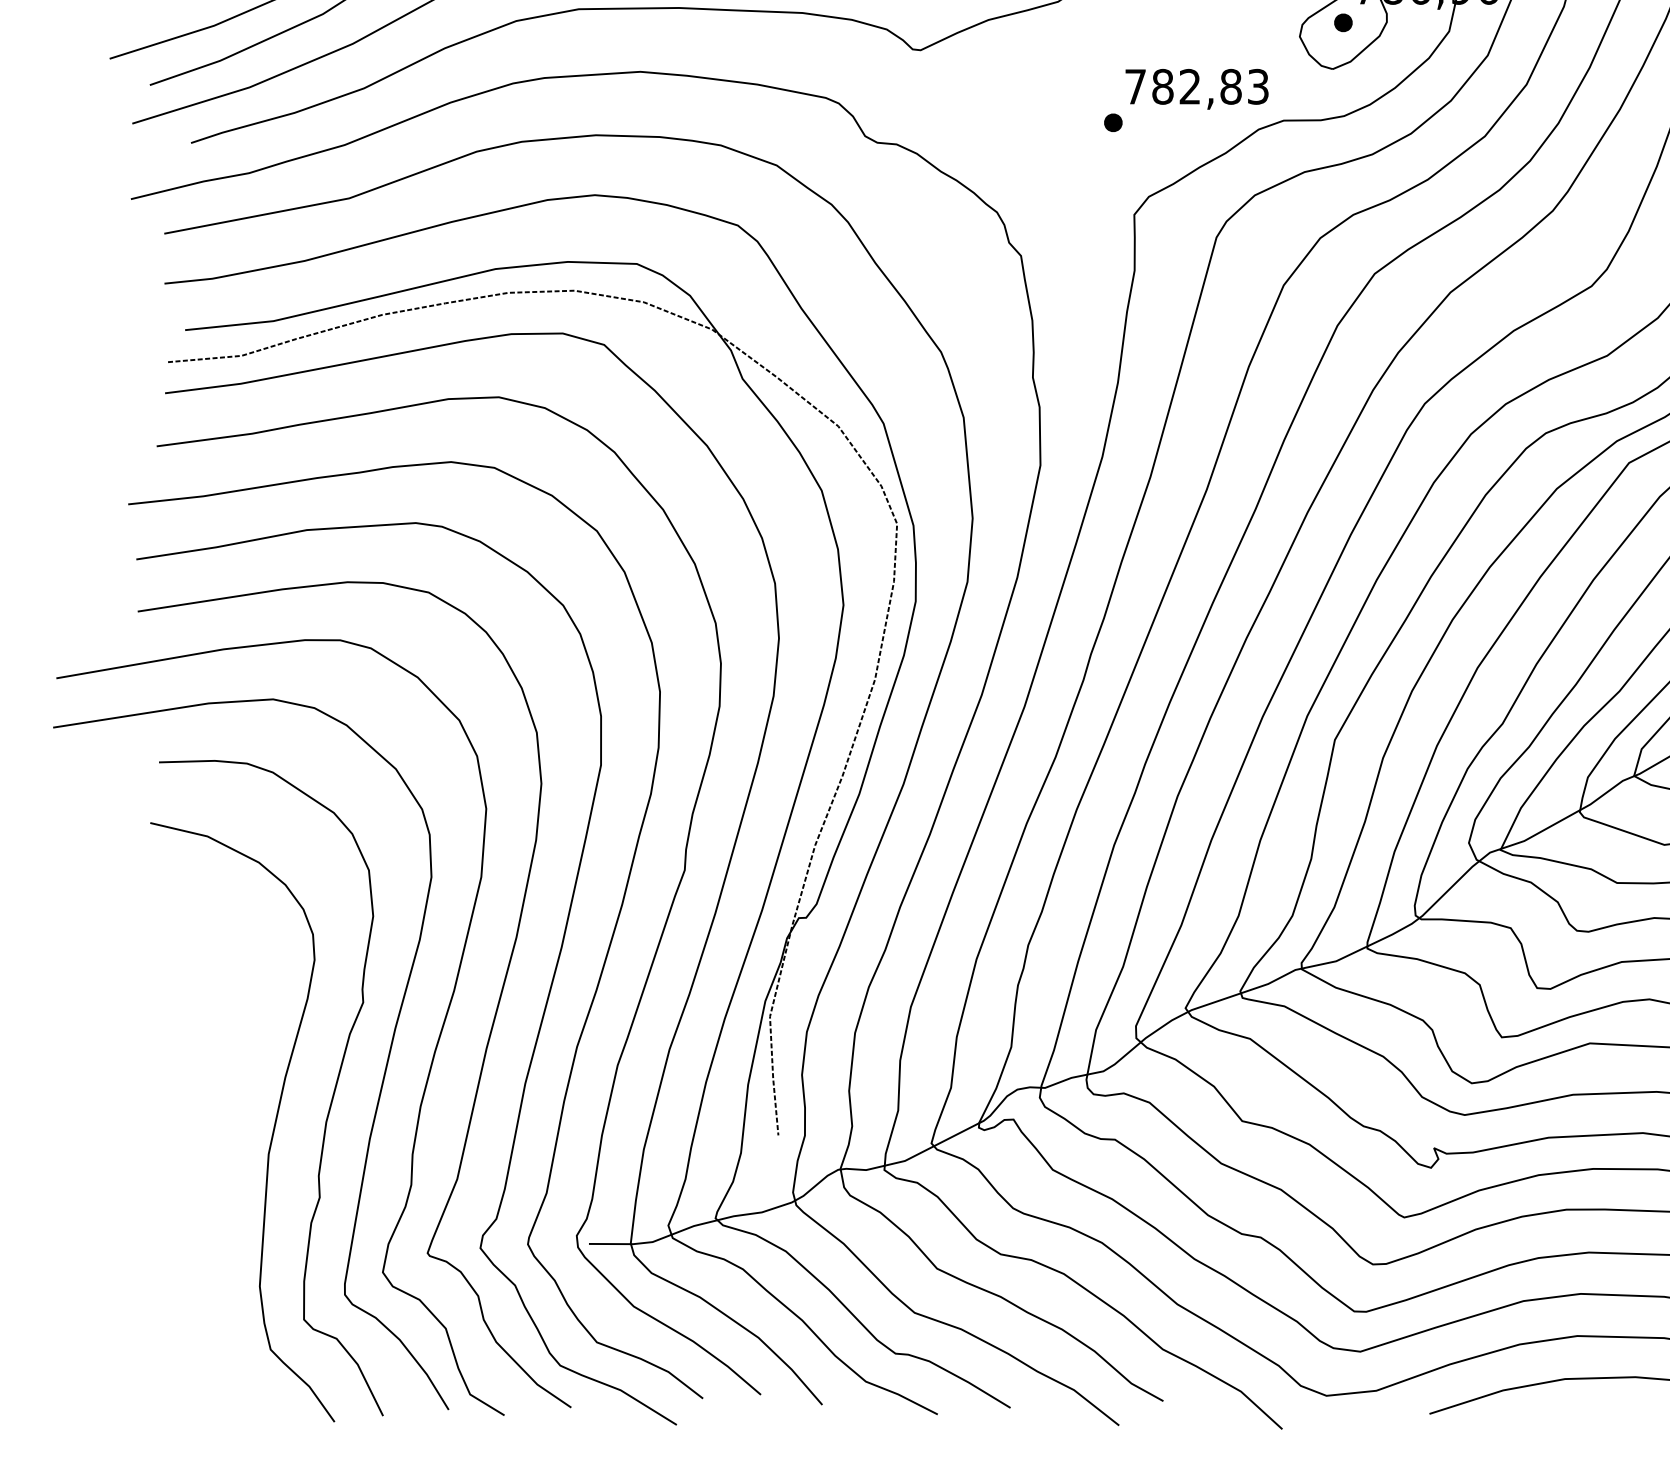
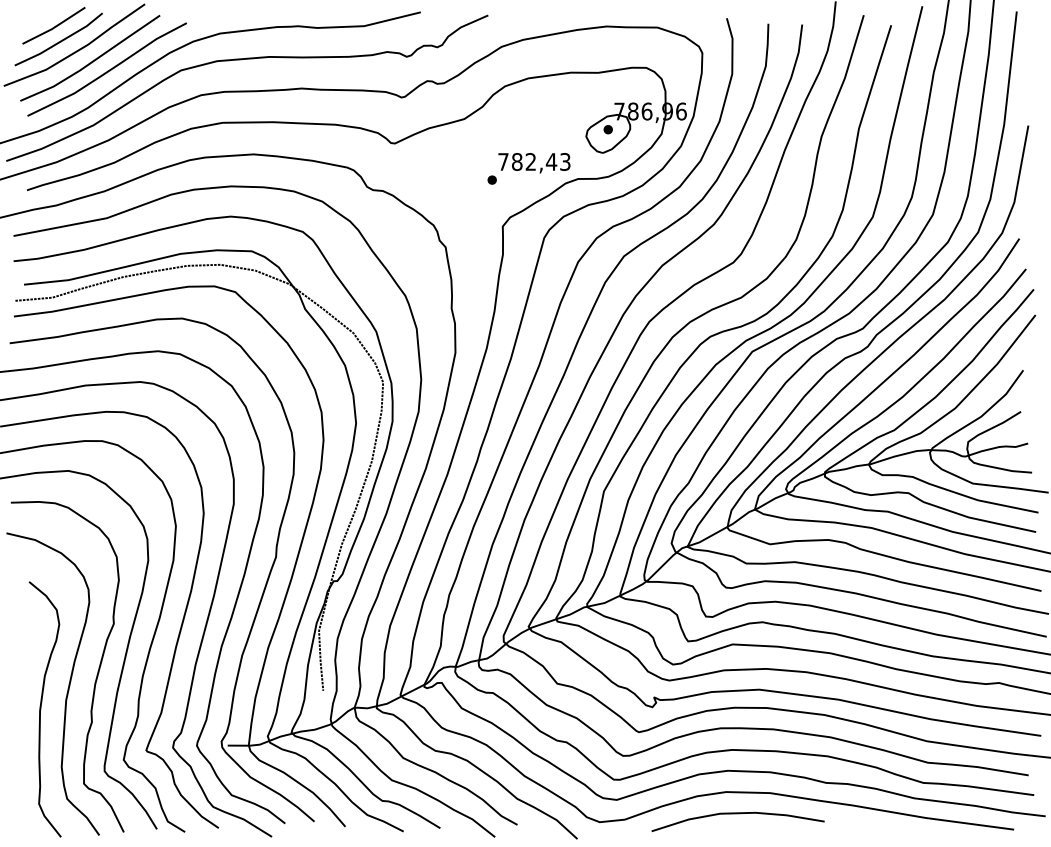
text: (1230, 85) -> (551, 161), 782,83 -> 782,43
part: (225, 1172) -> (44, 709), added

